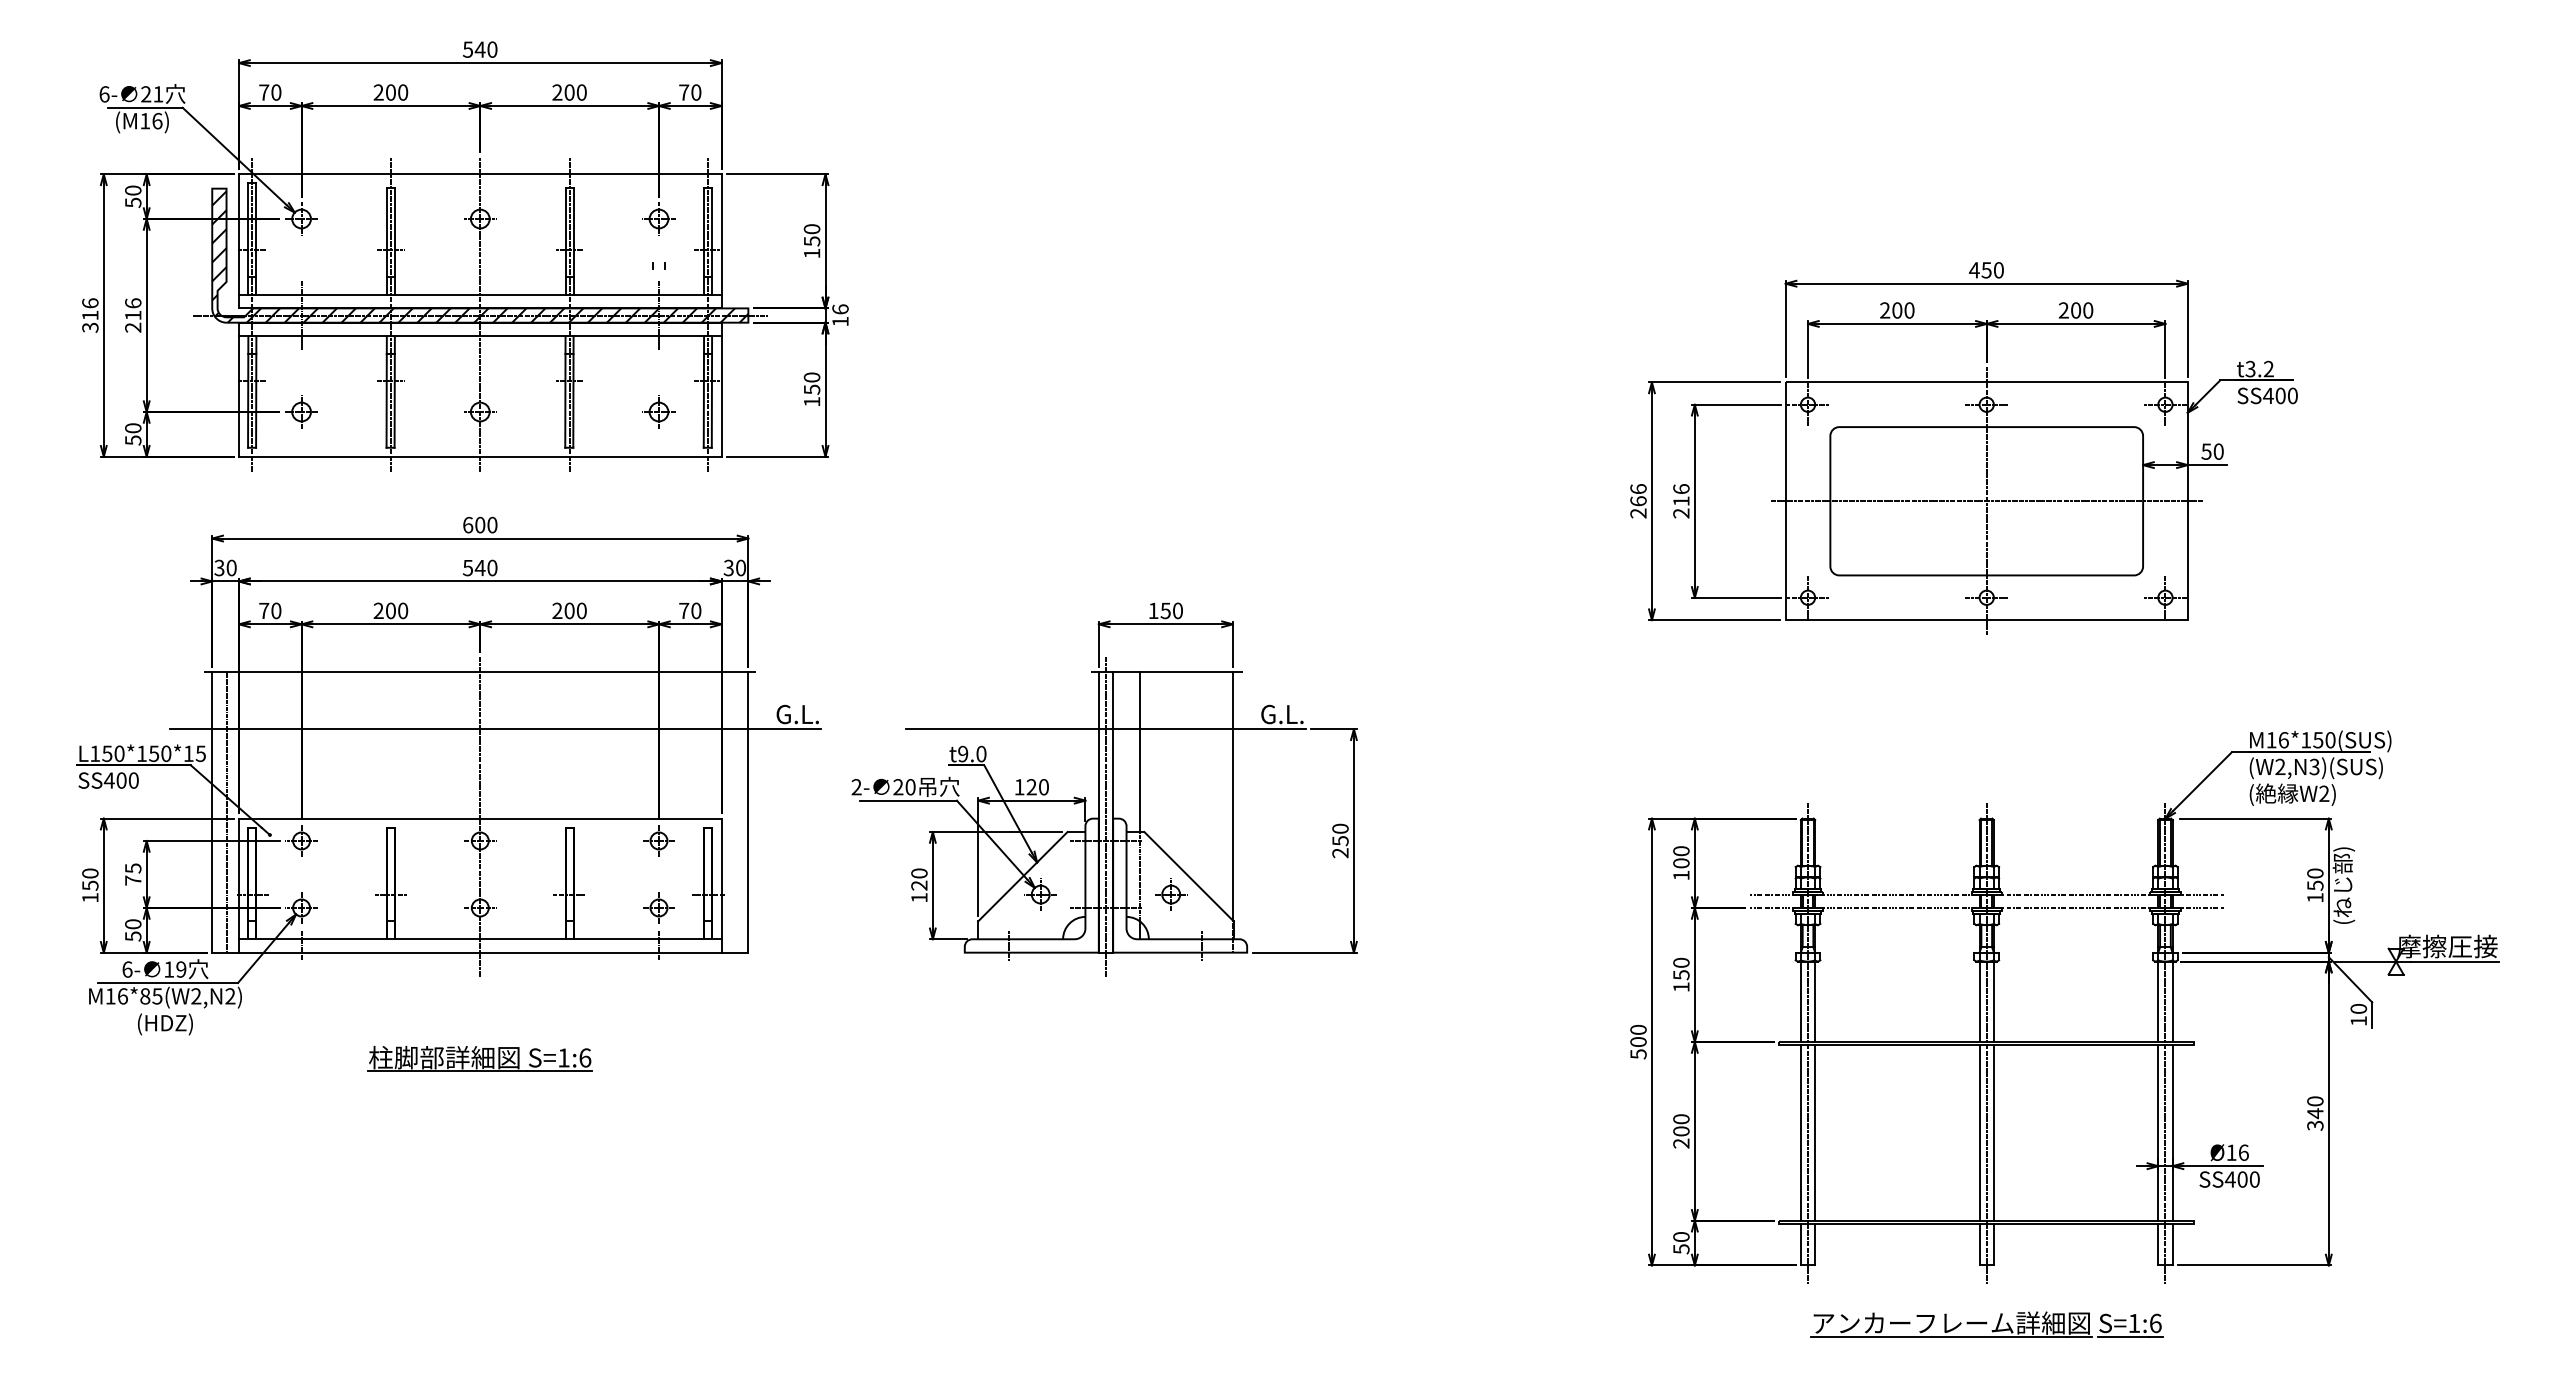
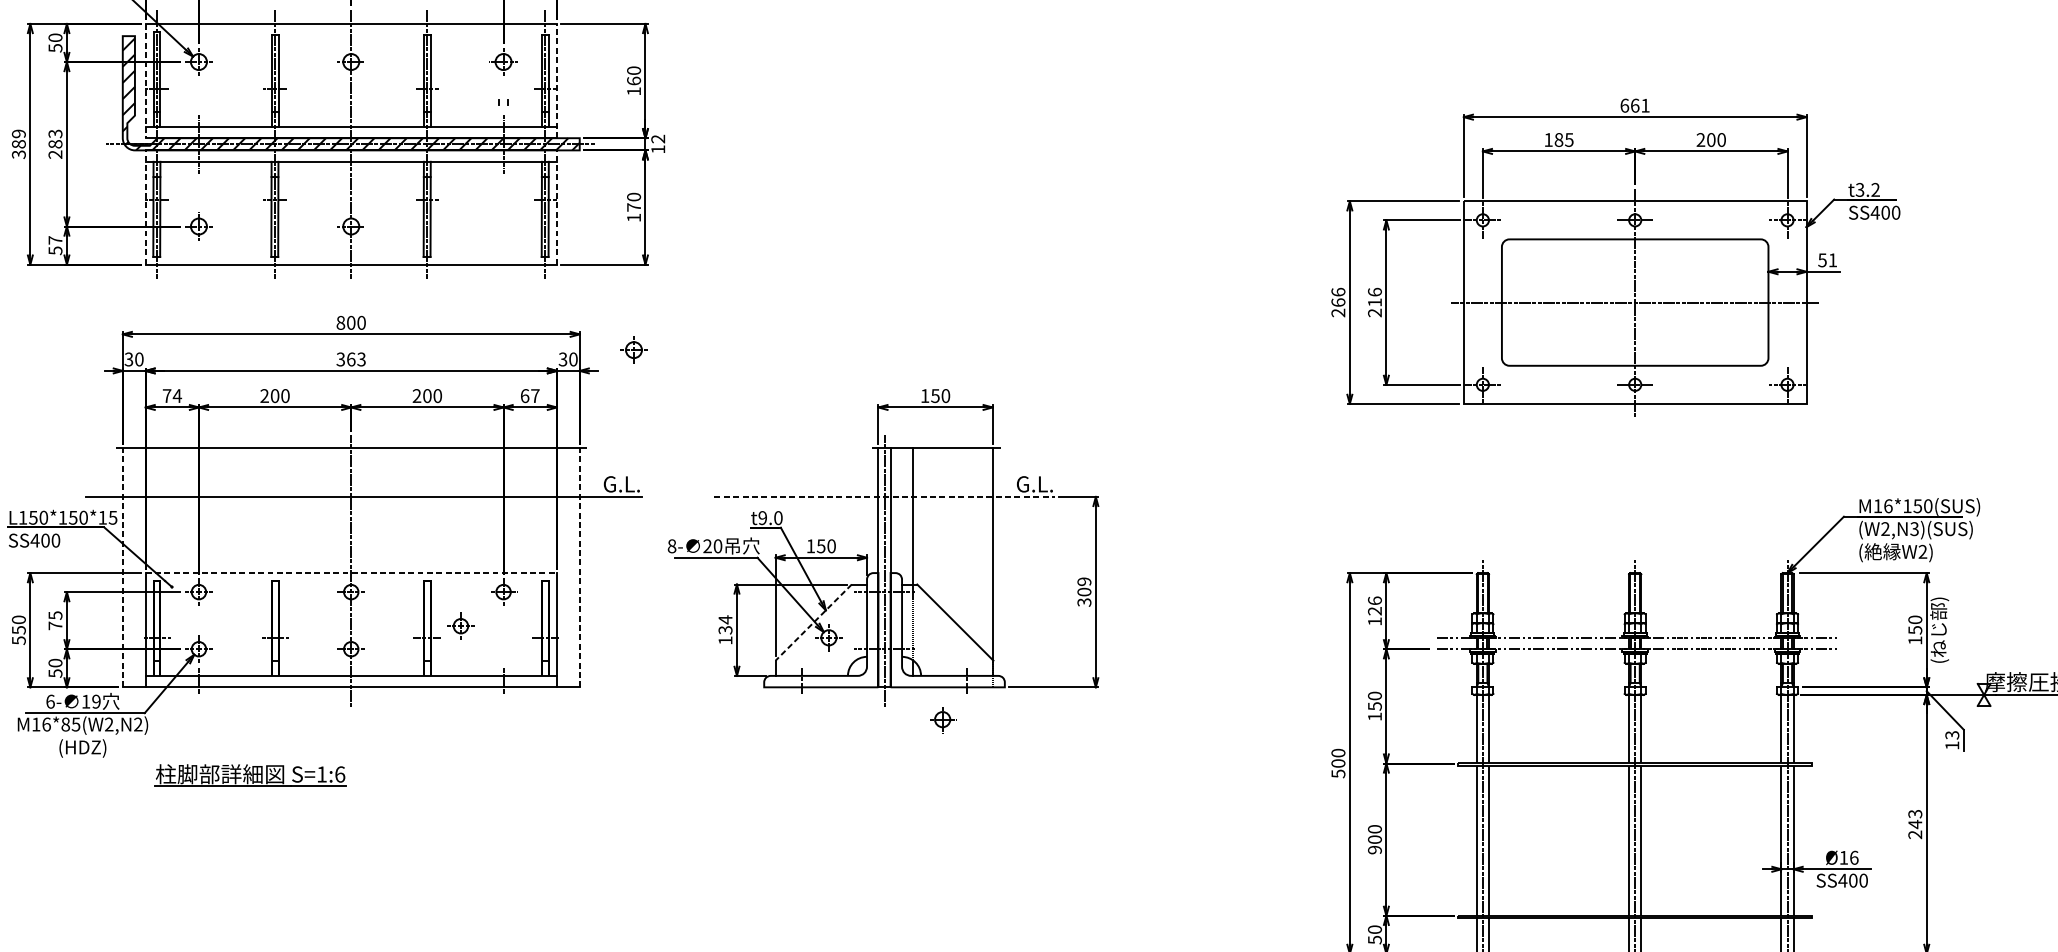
line: (721, 240) -> (556, 80), solid -> dashed
line: (239, 241) -> (146, 81), solid -> dashed
text: (811, 241) -> (633, 81), 150 -> 160
text: (1986, 270) -> (1634, 105), 450 -> 661
text: (90, 309) -> (19, 139), 316 -> 389
text: (133, 309) -> (55, 139), 216 -> 283
text: (840, 309) -> (658, 139), 16 -> 12
text: (1897, 310) -> (1559, 139), 200 -> 185
line: (239, 389) -> (146, 207), solid -> dashed
line: (721, 389) -> (556, 207), solid -> dashed
text: (812, 389) -> (634, 207), 150 -> 170
part: (658, 411) -> (633, 349), moved
text: (133, 428) -> (55, 240), 50 -> 57
text: (2218, 451) -> (1832, 260), 50 -> 51
text: (468, 524) -> (341, 322), 600 -> 800
text: (480, 567) -> (351, 359), 540 -> 363
text: (275, 610) -> (176, 395), 70 -> 74
text: (690, 610) -> (530, 395), 70 -> 67
line: (1105, 729) -> (884, 497), solid -> dashed
text: (856, 787) -> (671, 546), 2- -> 8-
text: (1031, 787) -> (821, 546), 120 -> 150
line: (212, 811) -> (123, 567), solid -> dashed
line: (226, 811) -> (134, 567), removed
line: (748, 811) -> (579, 567), solid -> dashed
line: (480, 818) -> (351, 572), solid -> dashed
text: (1340, 840) -> (1084, 591), 250 -> 309
text: (1681, 857) -> (1375, 606), 100 -> 126
line: (1022, 877) -> (813, 623), solid -> dashed
text: (919, 879) -> (725, 624), 120 -> 134
part: (1171, 894) -> (942, 719), moved
text: (90, 898) -> (19, 641), 150 -> 550
part: (658, 907) -> (460, 625), moved
text: (2358, 1009) -> (1952, 735), 10 -> 13
part: (479, 1058) -> (250, 774), moved
text: (2315, 1113) -> (1915, 824), 340 -> 243
text: (1681, 1143) -> (1375, 849), 200 -> 900

